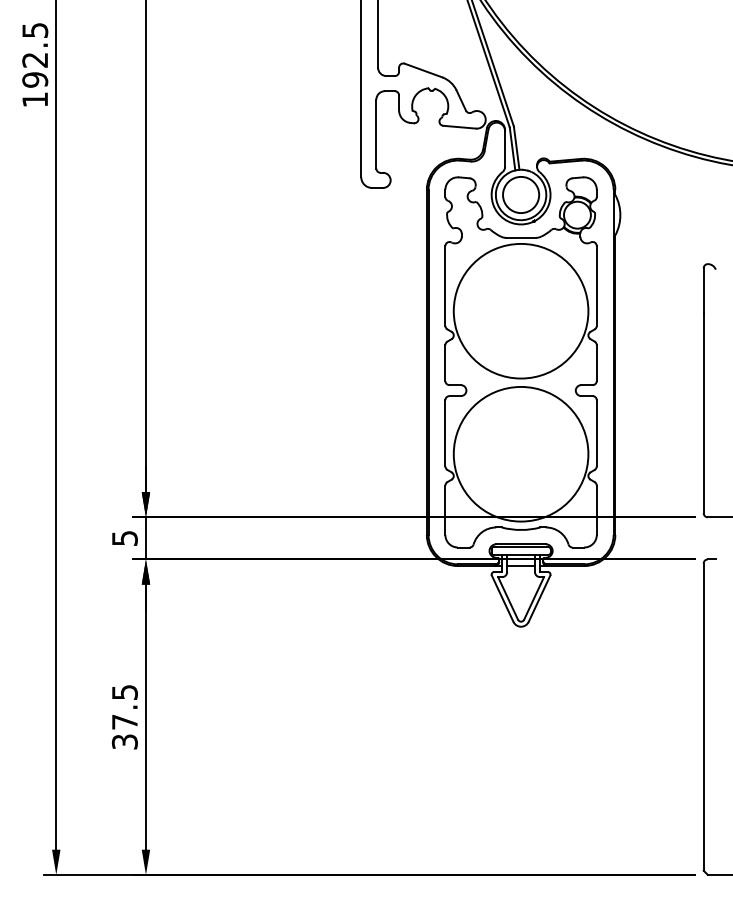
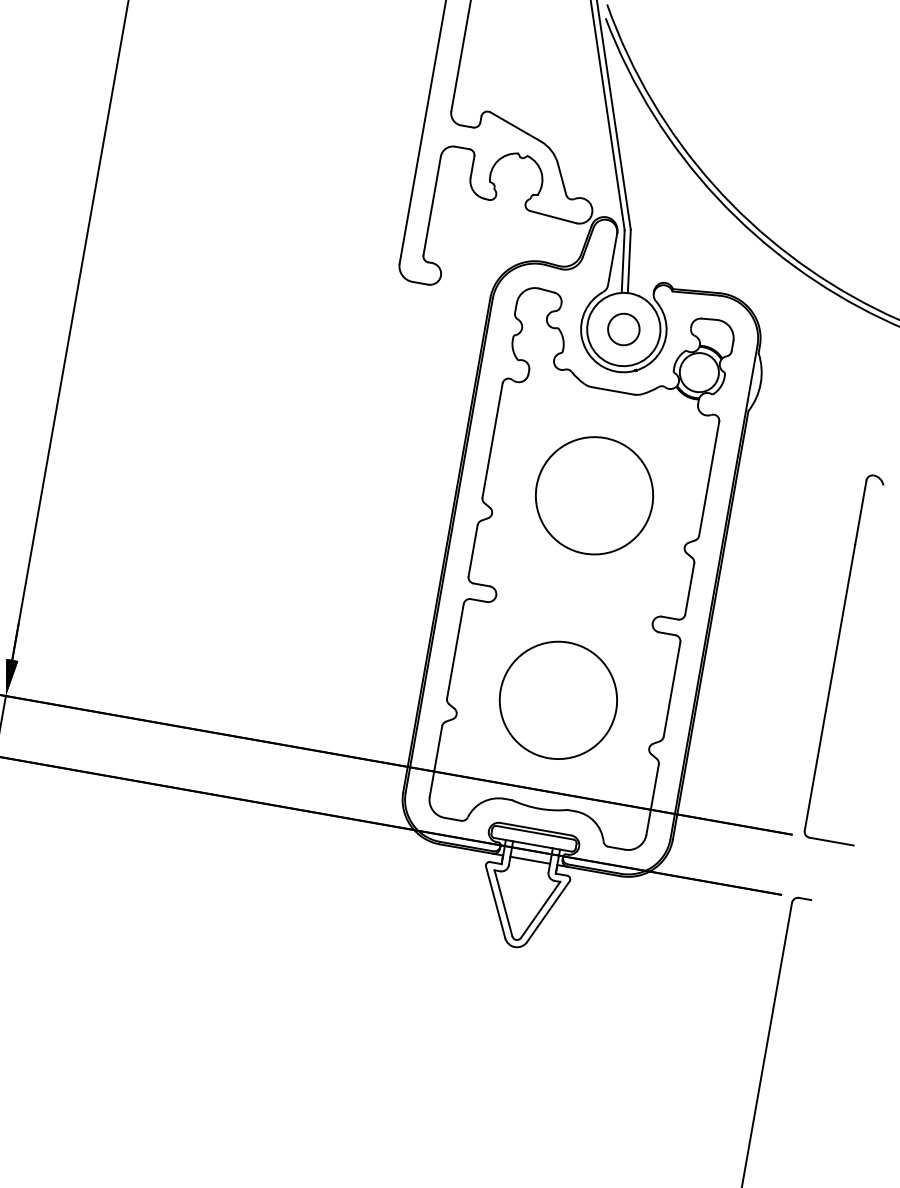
circle: (521, 194) -> (624, 328), size x0.6
circle: (520, 310) -> (593, 494), size x0.6
circle: (520, 453) -> (557, 699), size x0.6

